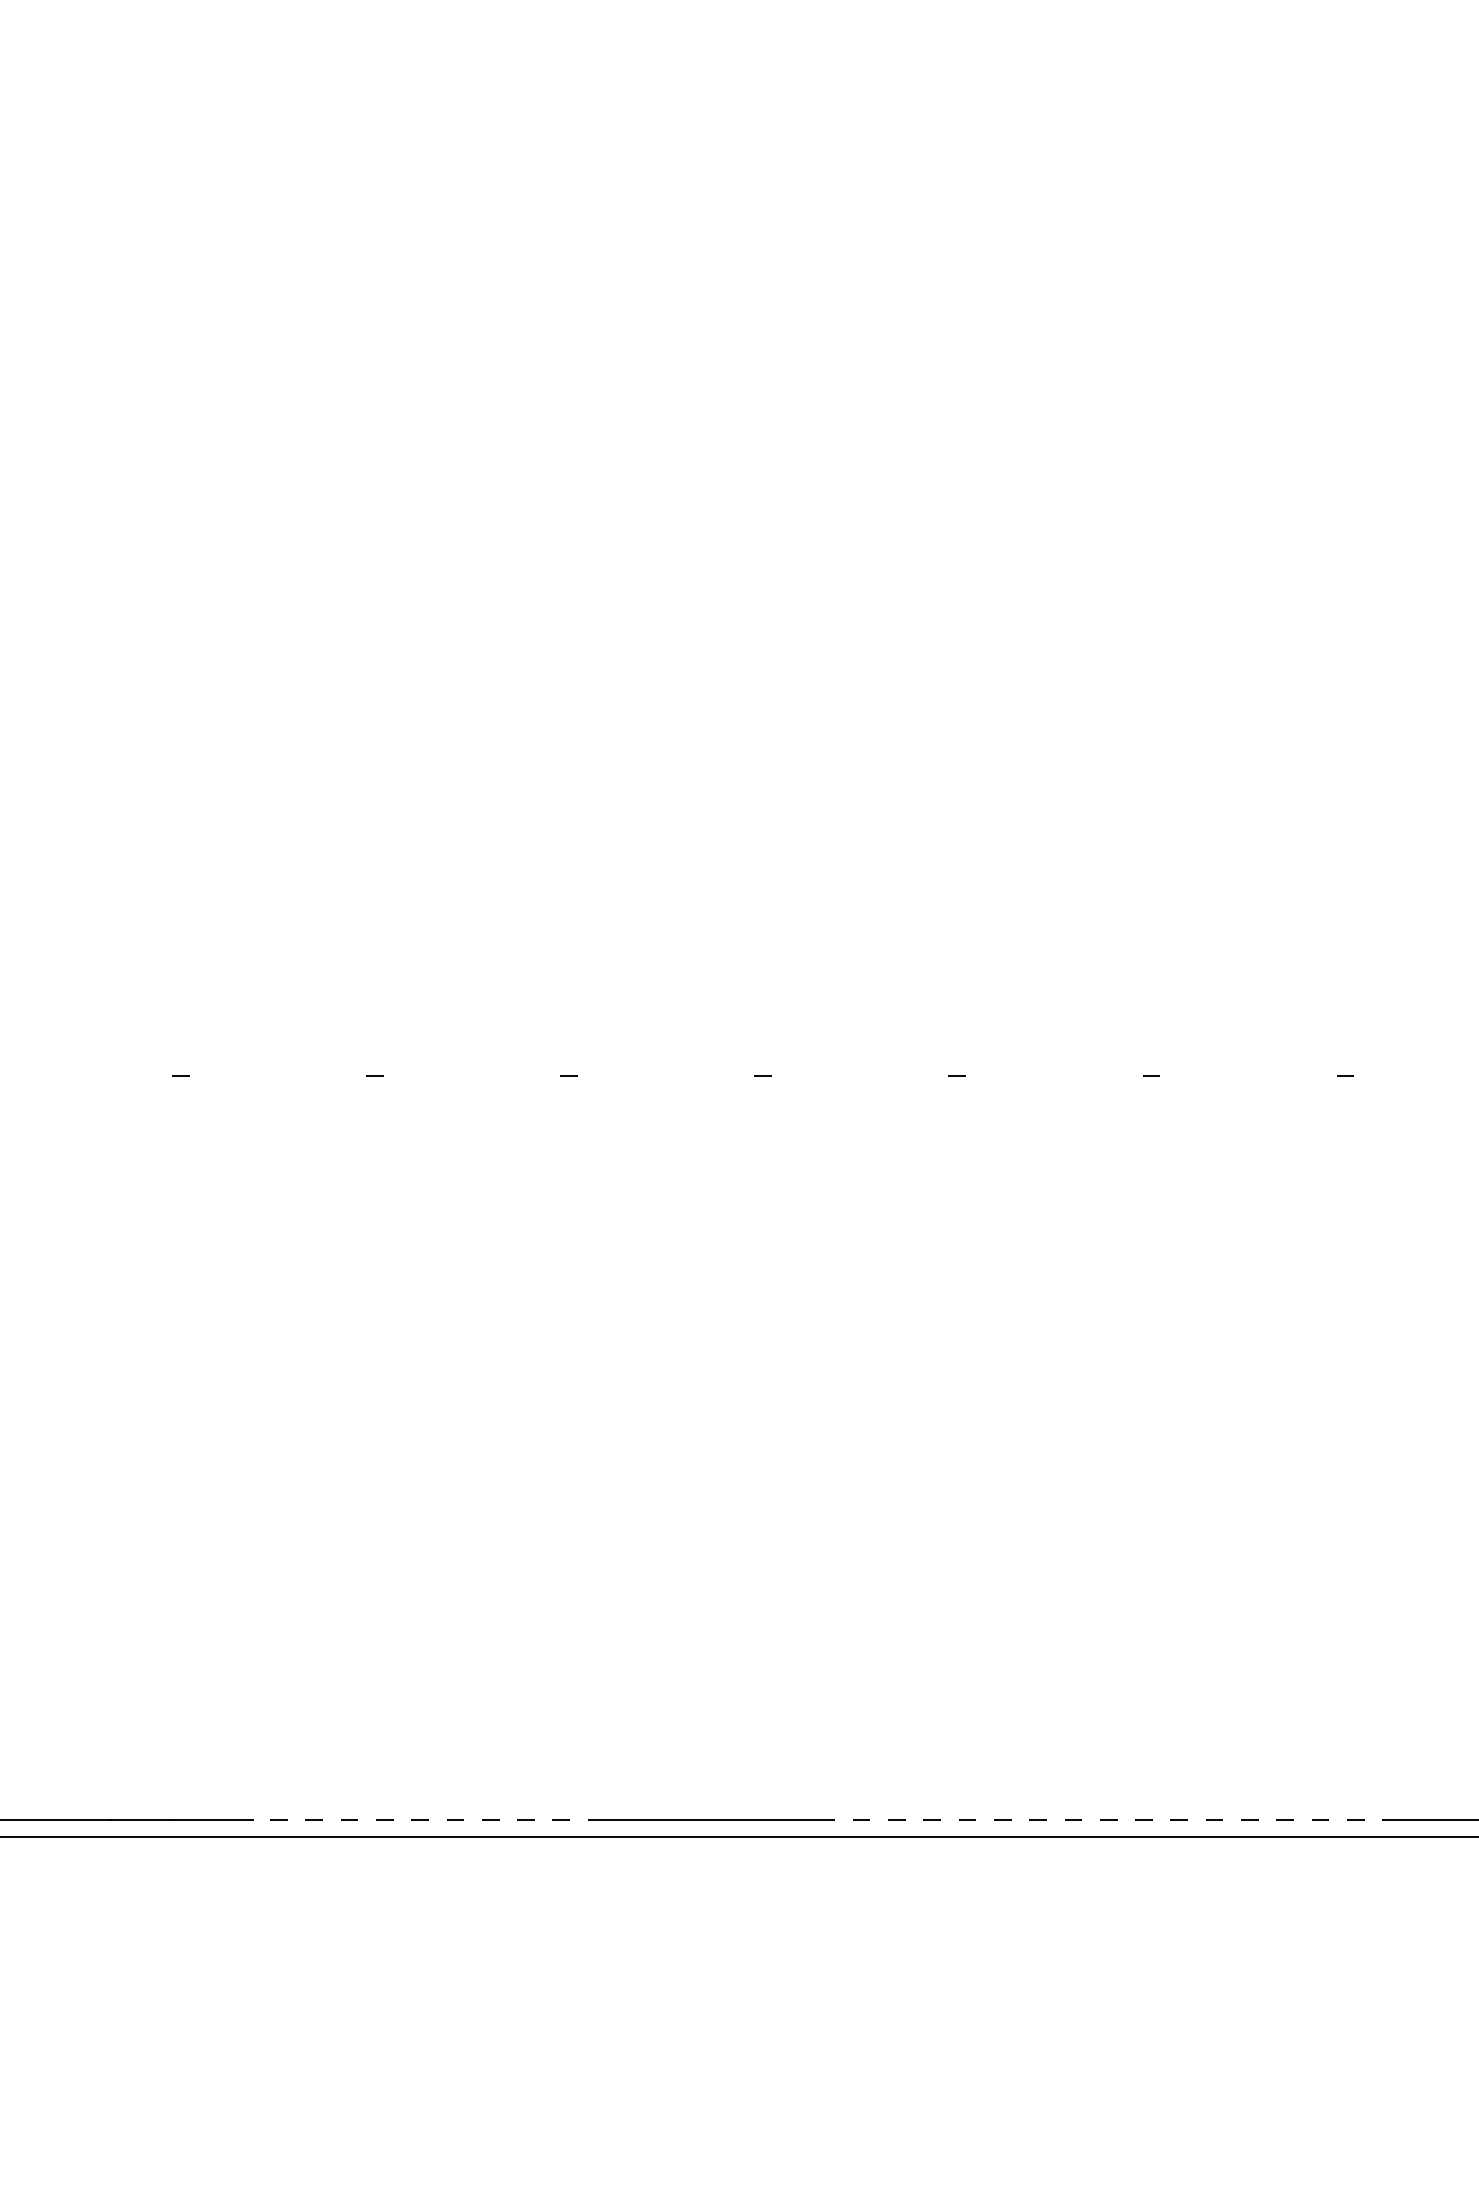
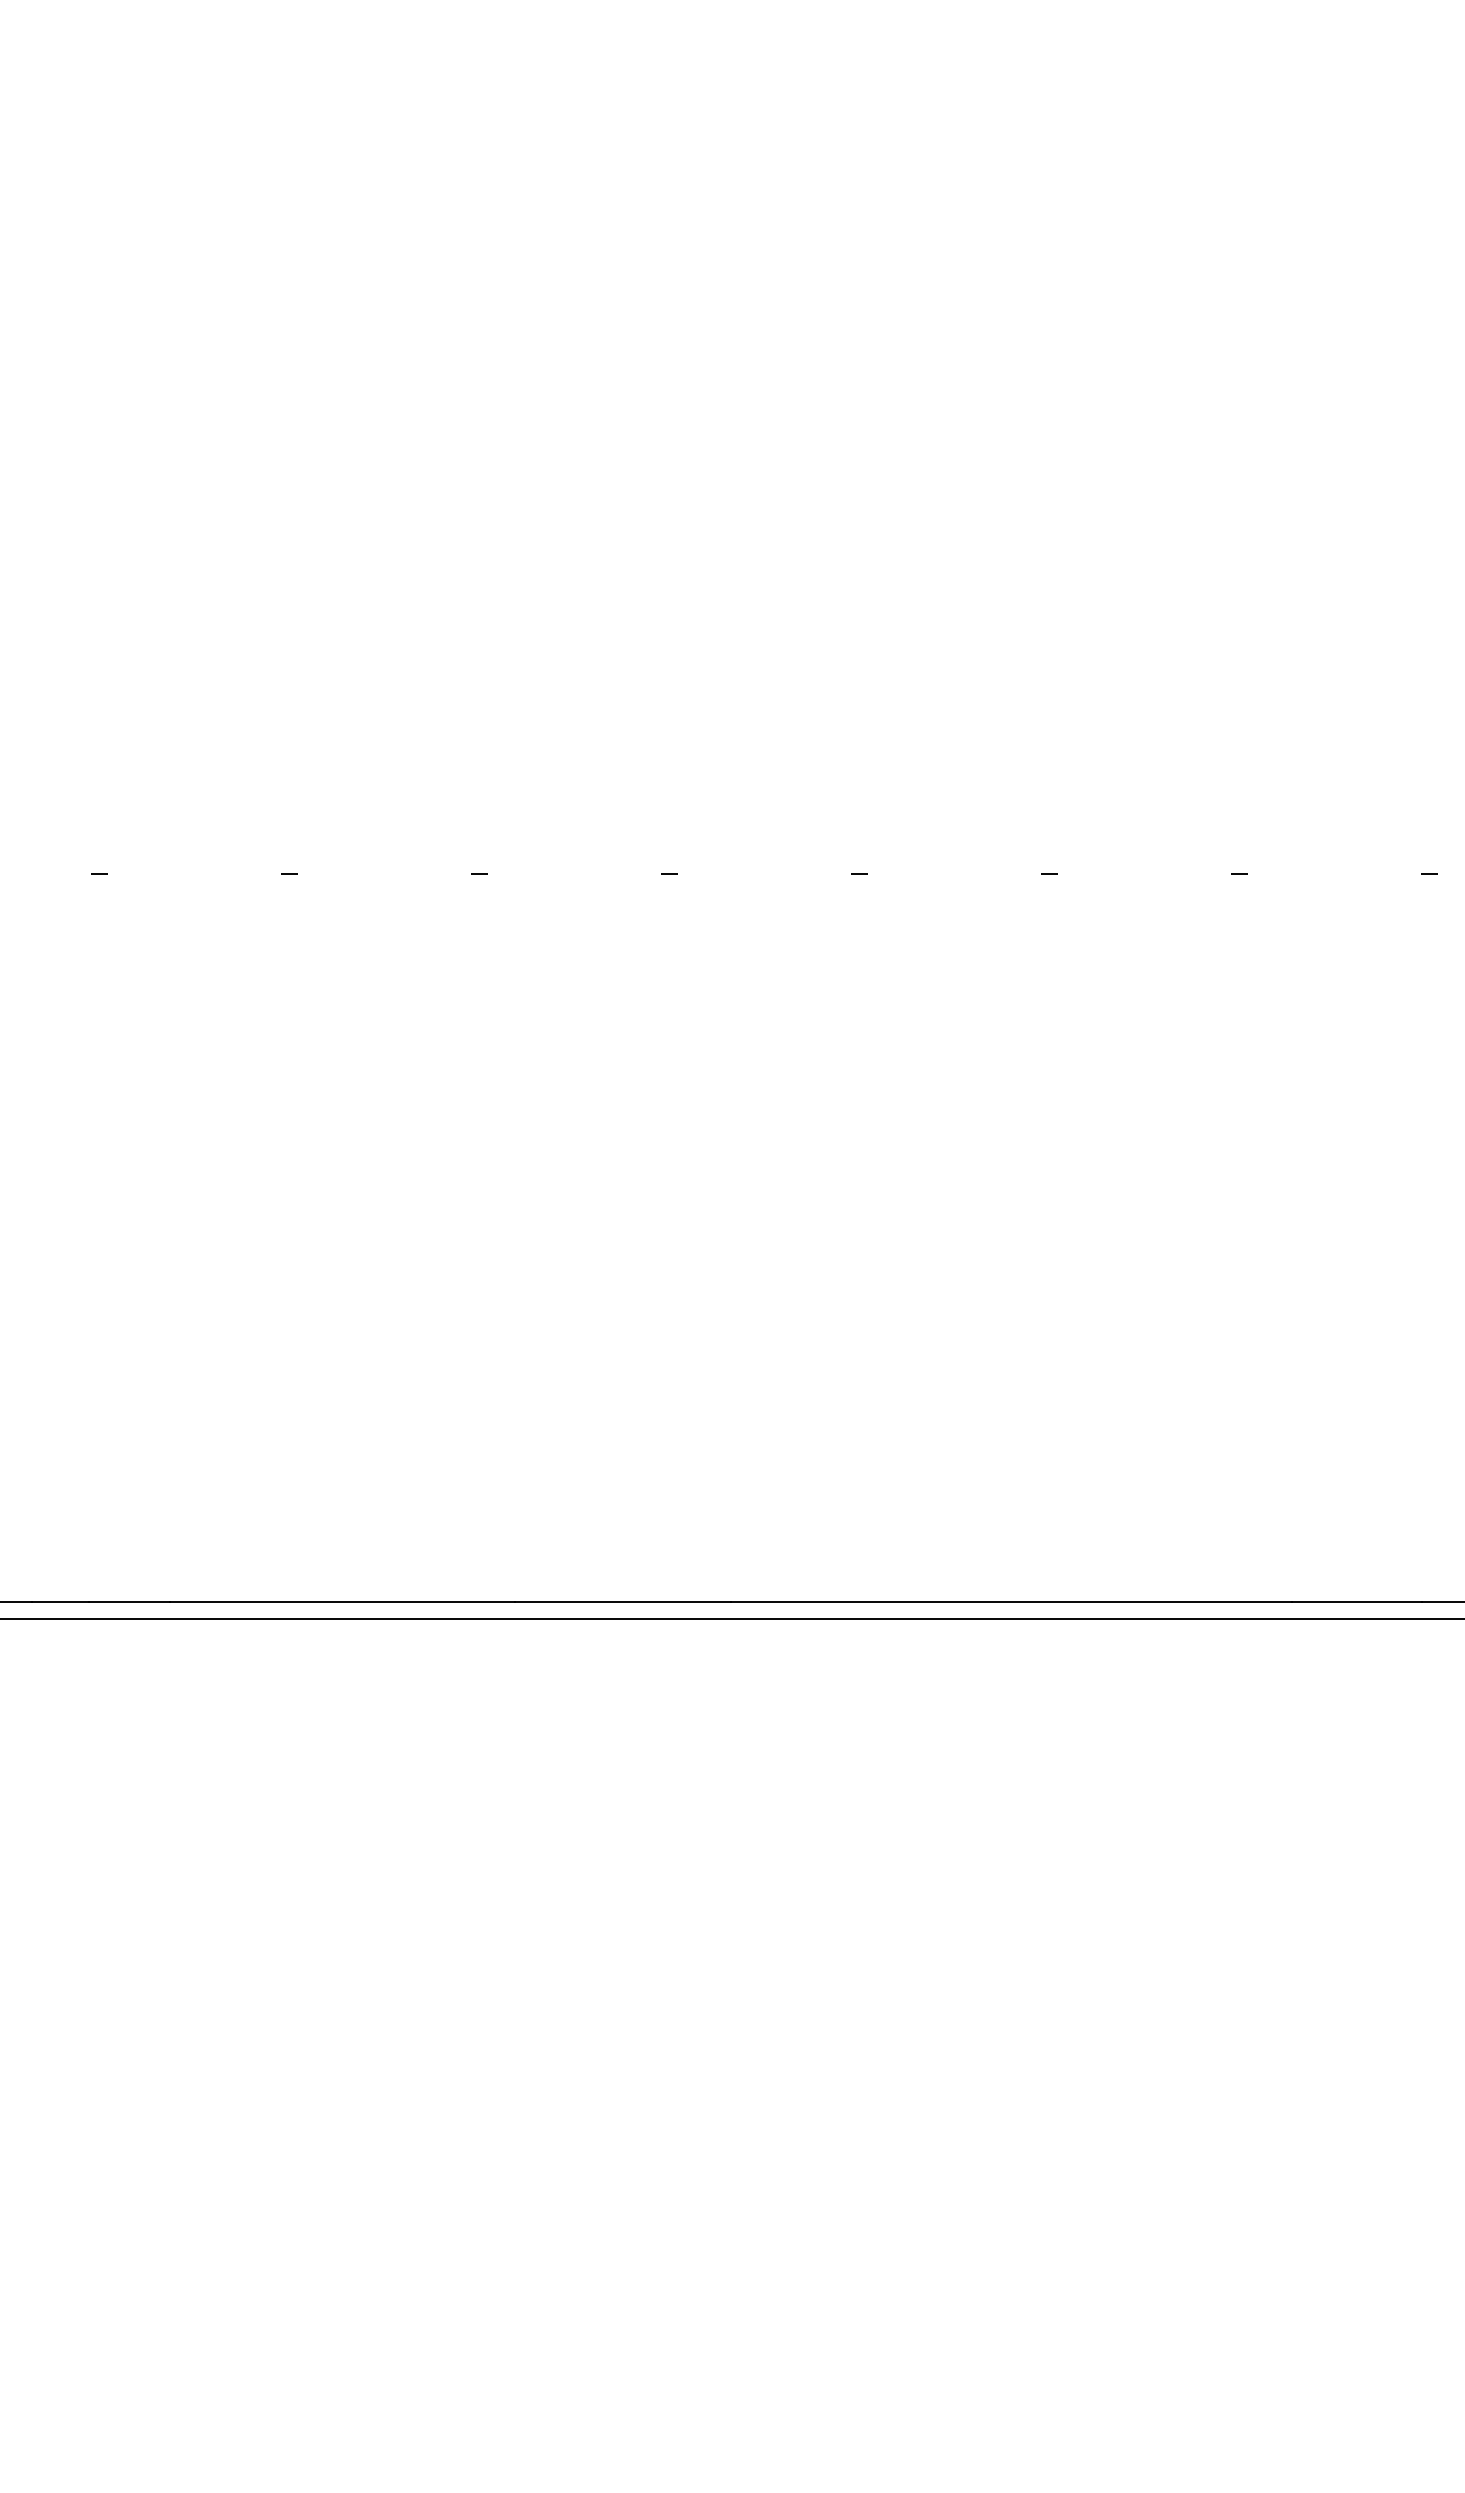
line: (429, 1819) -> (342, 1601), dashed -> solid
line: (1112, 1819) -> (1011, 1601), dashed -> solid

